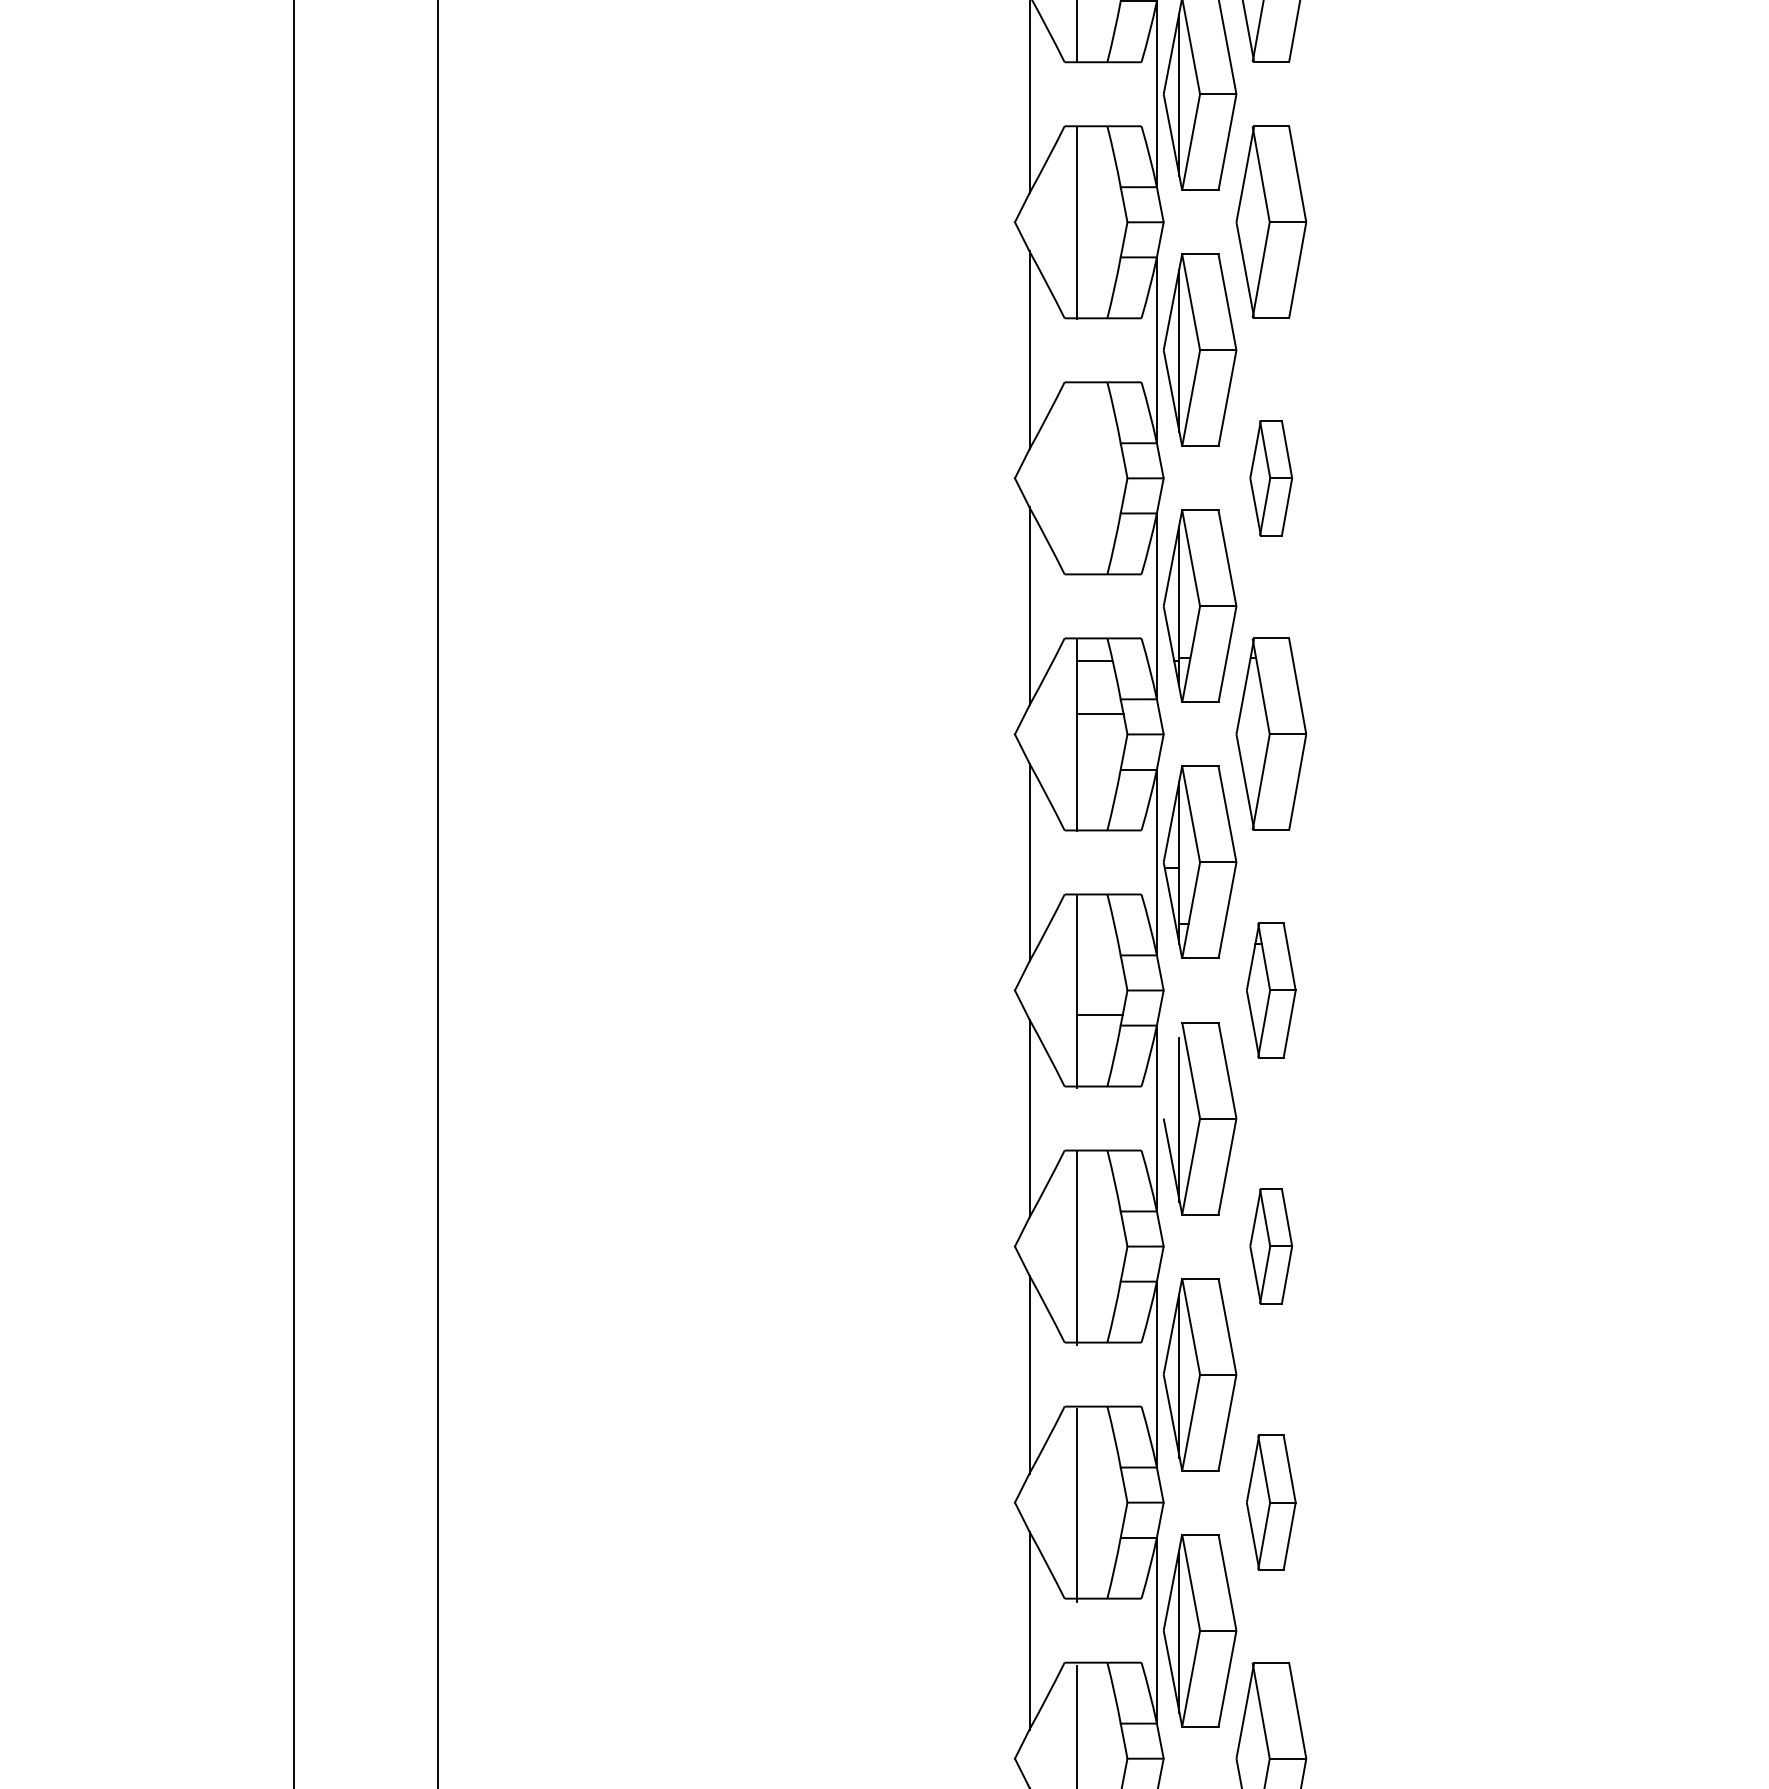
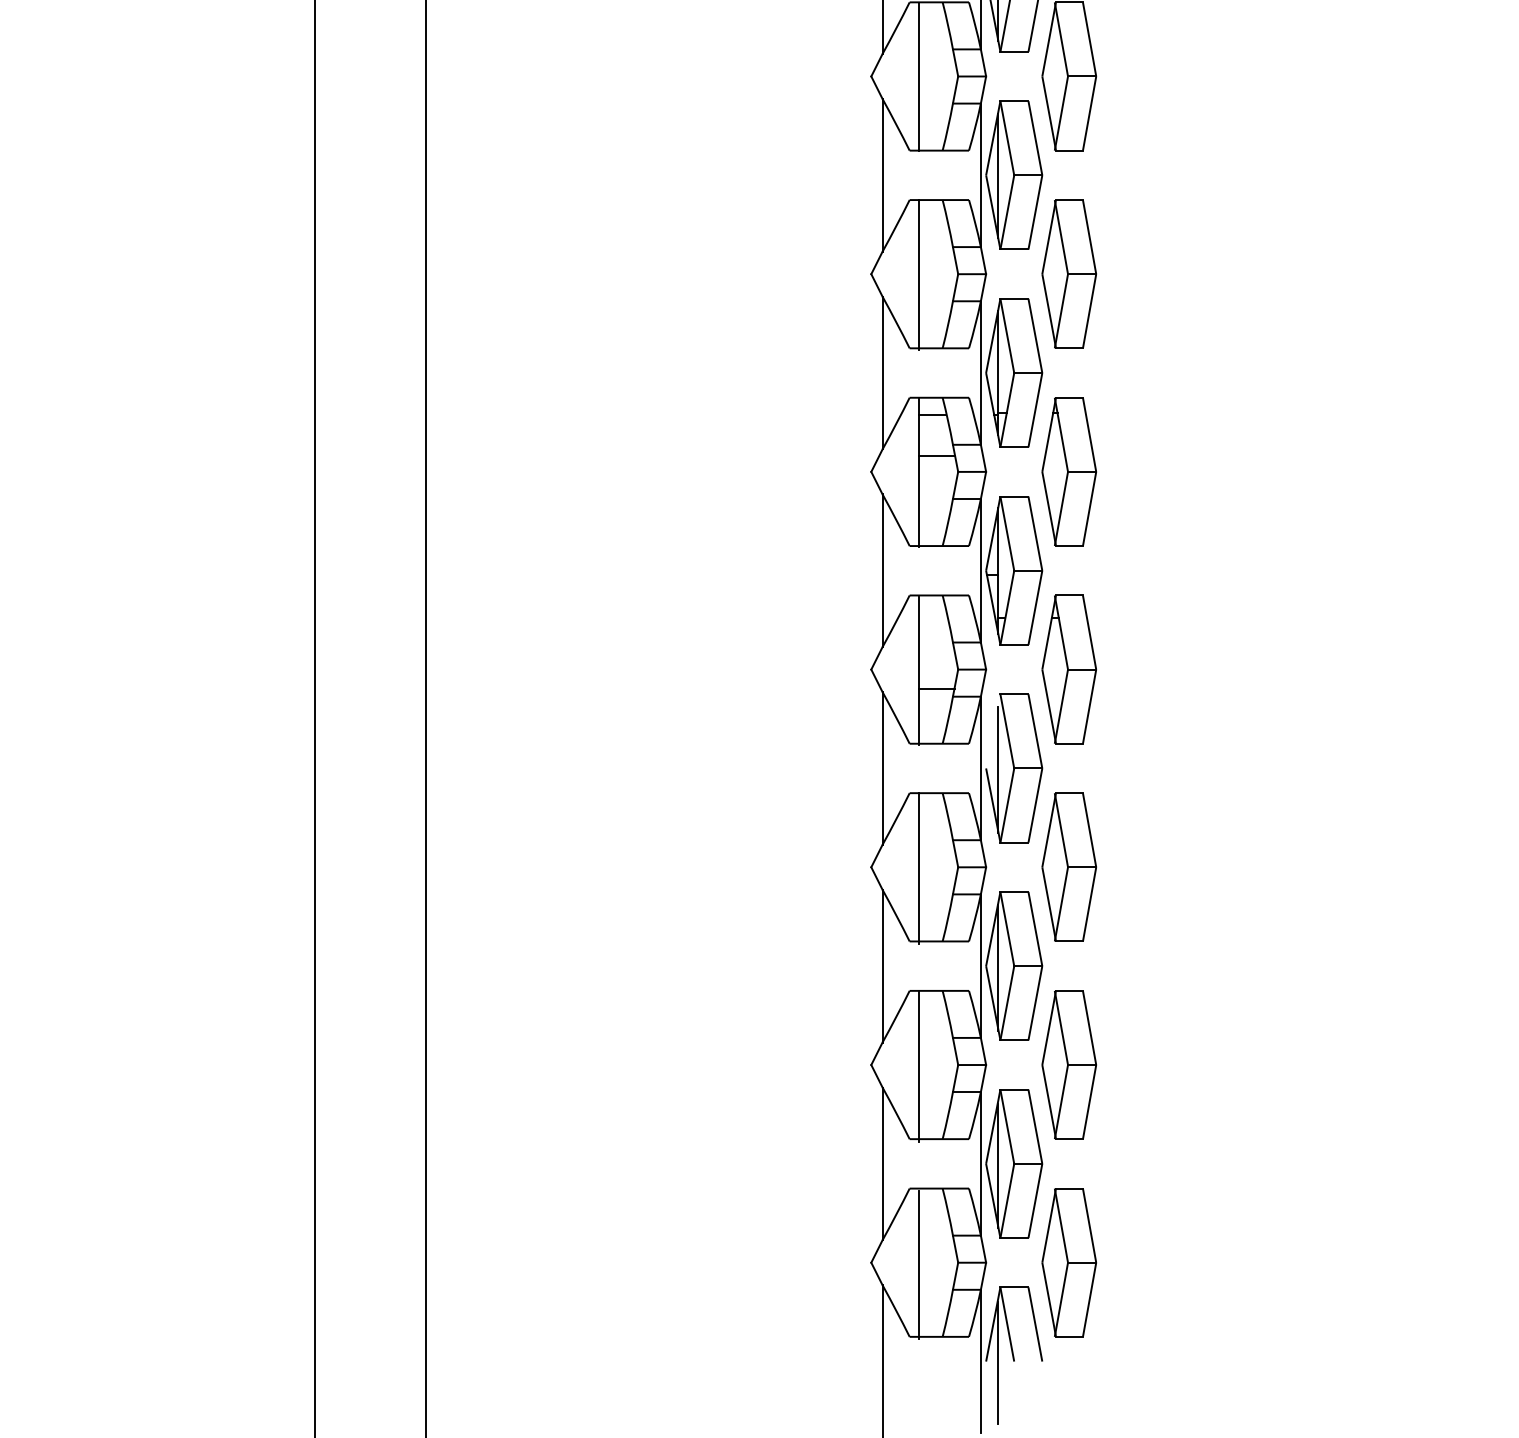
part: (1270, 477) -> (1068, 273), size x1.67
line: (1077, 478) -> (919, 274), added
part: (1270, 990) -> (1068, 669), size x1.43
part: (1270, 1245) -> (1068, 866), size x1.67
part: (1270, 1501) -> (1068, 1064), size x1.43

